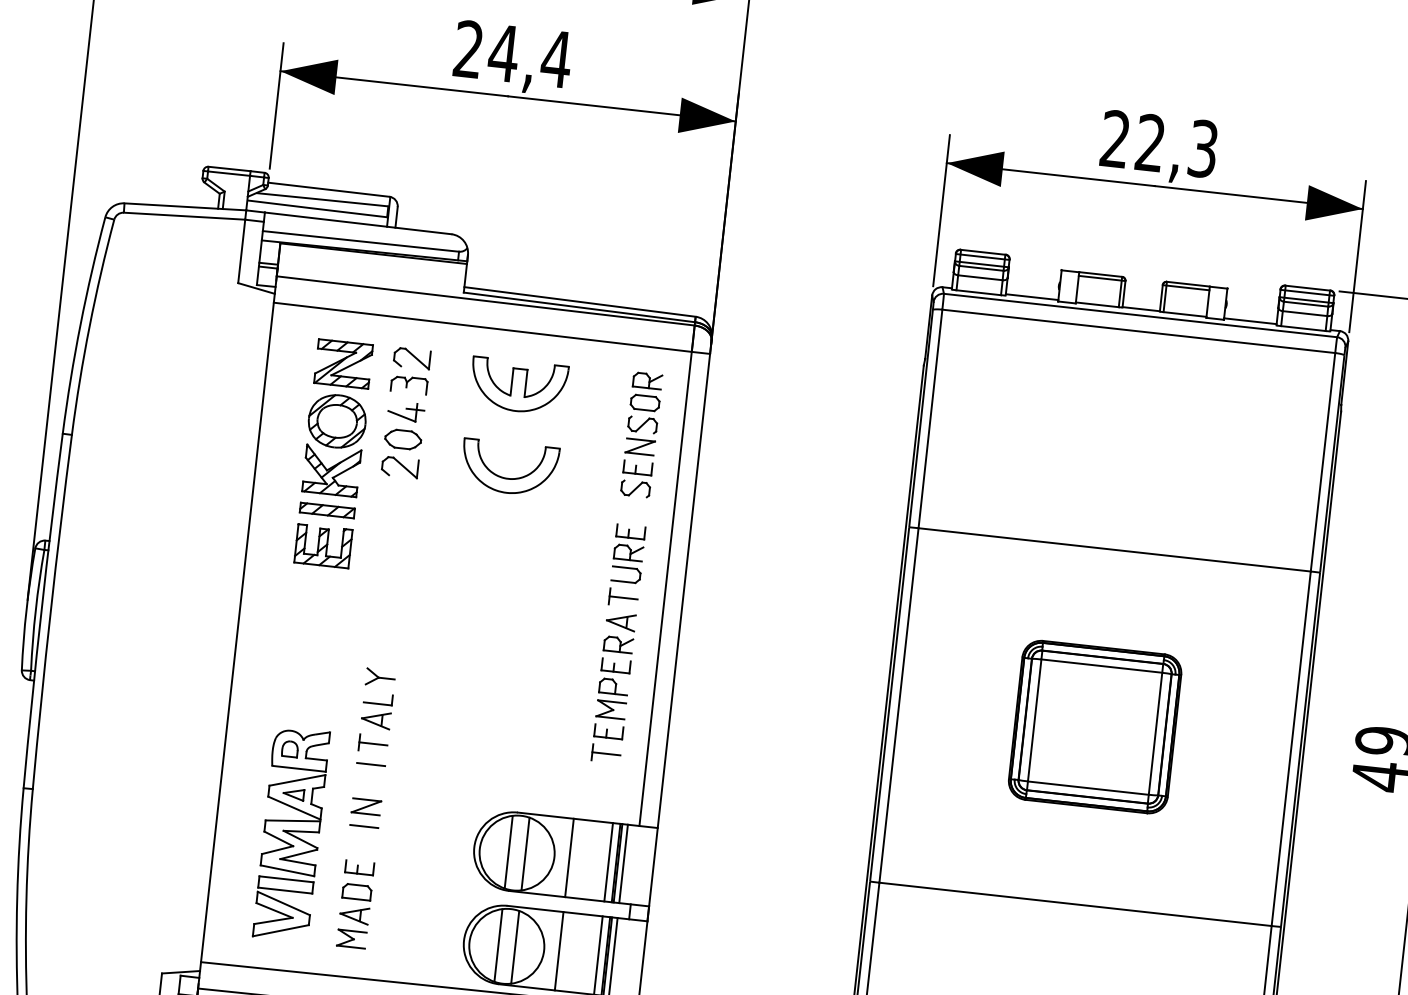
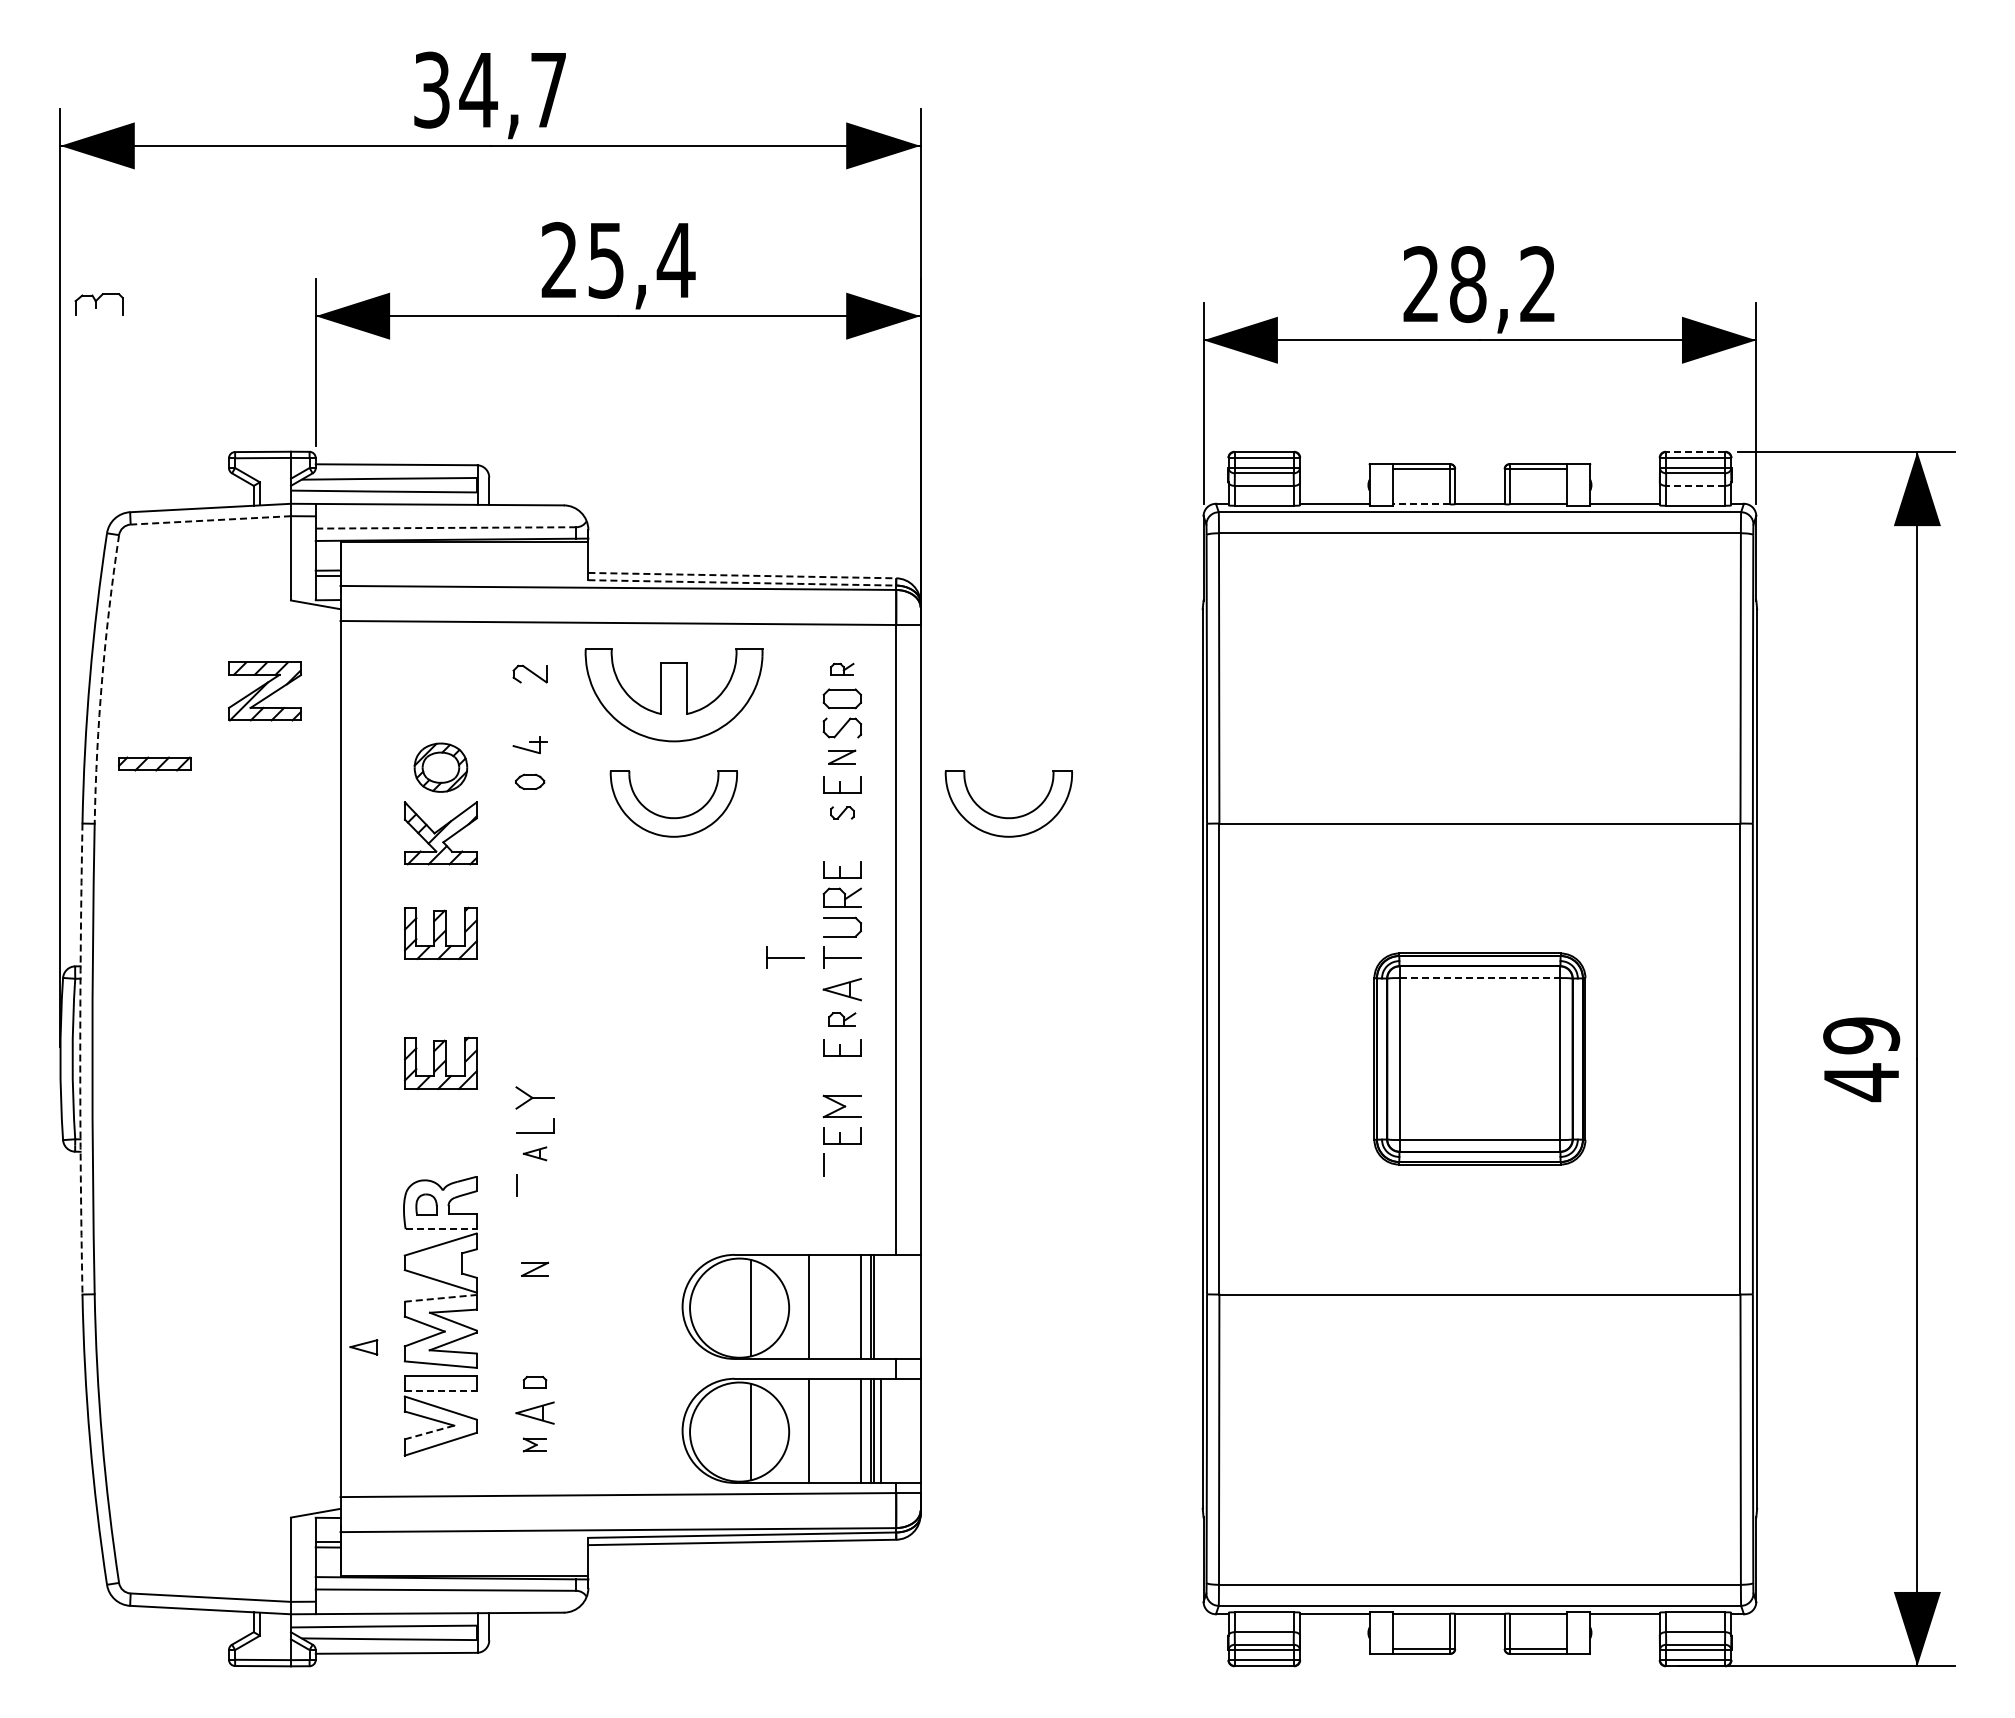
text: (503, 53) -> (605, 260), 24,4 -> 25,4
text: (1176, 145) -> (1502, 284), 22,3 -> 28,2
line: (184, 216) -> (210, 520), solid -> dashed
line: (360, 241) -> (445, 527), solid -> dashed
line: (1307, 288) -> (1695, 452), solid -> dashed
line: (580, 301) -> (742, 575), solid -> dashed
line: (1097, 304) -> (1421, 504), solid -> dashed
line: (579, 307) -> (742, 582), solid -> dashed
line: (1305, 313) -> (1695, 485), solid -> dashed
arc: (89, 326) -> (102, 679), solid -> dashed
part: (411, 357) -> (529, 673), size x0.7
part: (343, 364) -> (264, 691), moved
part: (646, 380) -> (841, 669), size x0.6
part: (408, 385) -> (98, 304), moved
part: (518, 385) -> (673, 694), size x1.4
part: (405, 411) -> (529, 744), size x0.7
part: (336, 421) -> (440, 767), size x0.7
part: (402, 439) -> (529, 781), size x0.6
part: (639, 446) -> (841, 756), size x0.7
part: (399, 467) -> (529, 818), removed
part: (635, 488) -> (842, 812), size x0.6
part: (760, 506) -> (1008, 817), added
part: (327, 510) -> (154, 763), moved
part: (580, 592) -> (785, 957), added
arc: (41, 611) -> (80, 1059), solid -> dashed
part: (312, 643) -> (440, 1062), added
part: (617, 644) -> (841, 1019), size x0.7
line: (1102, 665) -> (1480, 977), solid -> dashed
part: (613, 686) -> (841, 1075), removed
part: (375, 719) -> (534, 1153), size x0.6
line: (372, 743) -> (534, 1185), removed
line: (605, 753) -> (841, 1164), removed
line: (370, 764) -> (534, 1213), removed
line: (299, 769) -> (441, 1229), solid -> dashed
part: (293, 794) -> (363, 1347), moved
part: (365, 806) -> (534, 1269), size x0.7
line: (293, 821) -> (441, 1298), solid -> dashed
line: (363, 826) -> (534, 1295), removed
line: (508, 852) -> (728, 1308), removed
line: (623, 863) -> (880, 1306), removed
part: (360, 867) -> (535, 1349), removed
line: (285, 890) -> (440, 1390), solid -> dashed
part: (356, 892) -> (534, 1382), size x0.6
line: (273, 920) -> (429, 1432), solid -> dashed
part: (351, 938) -> (534, 1444), size x0.6
line: (498, 945) -> (728, 1431), removed

